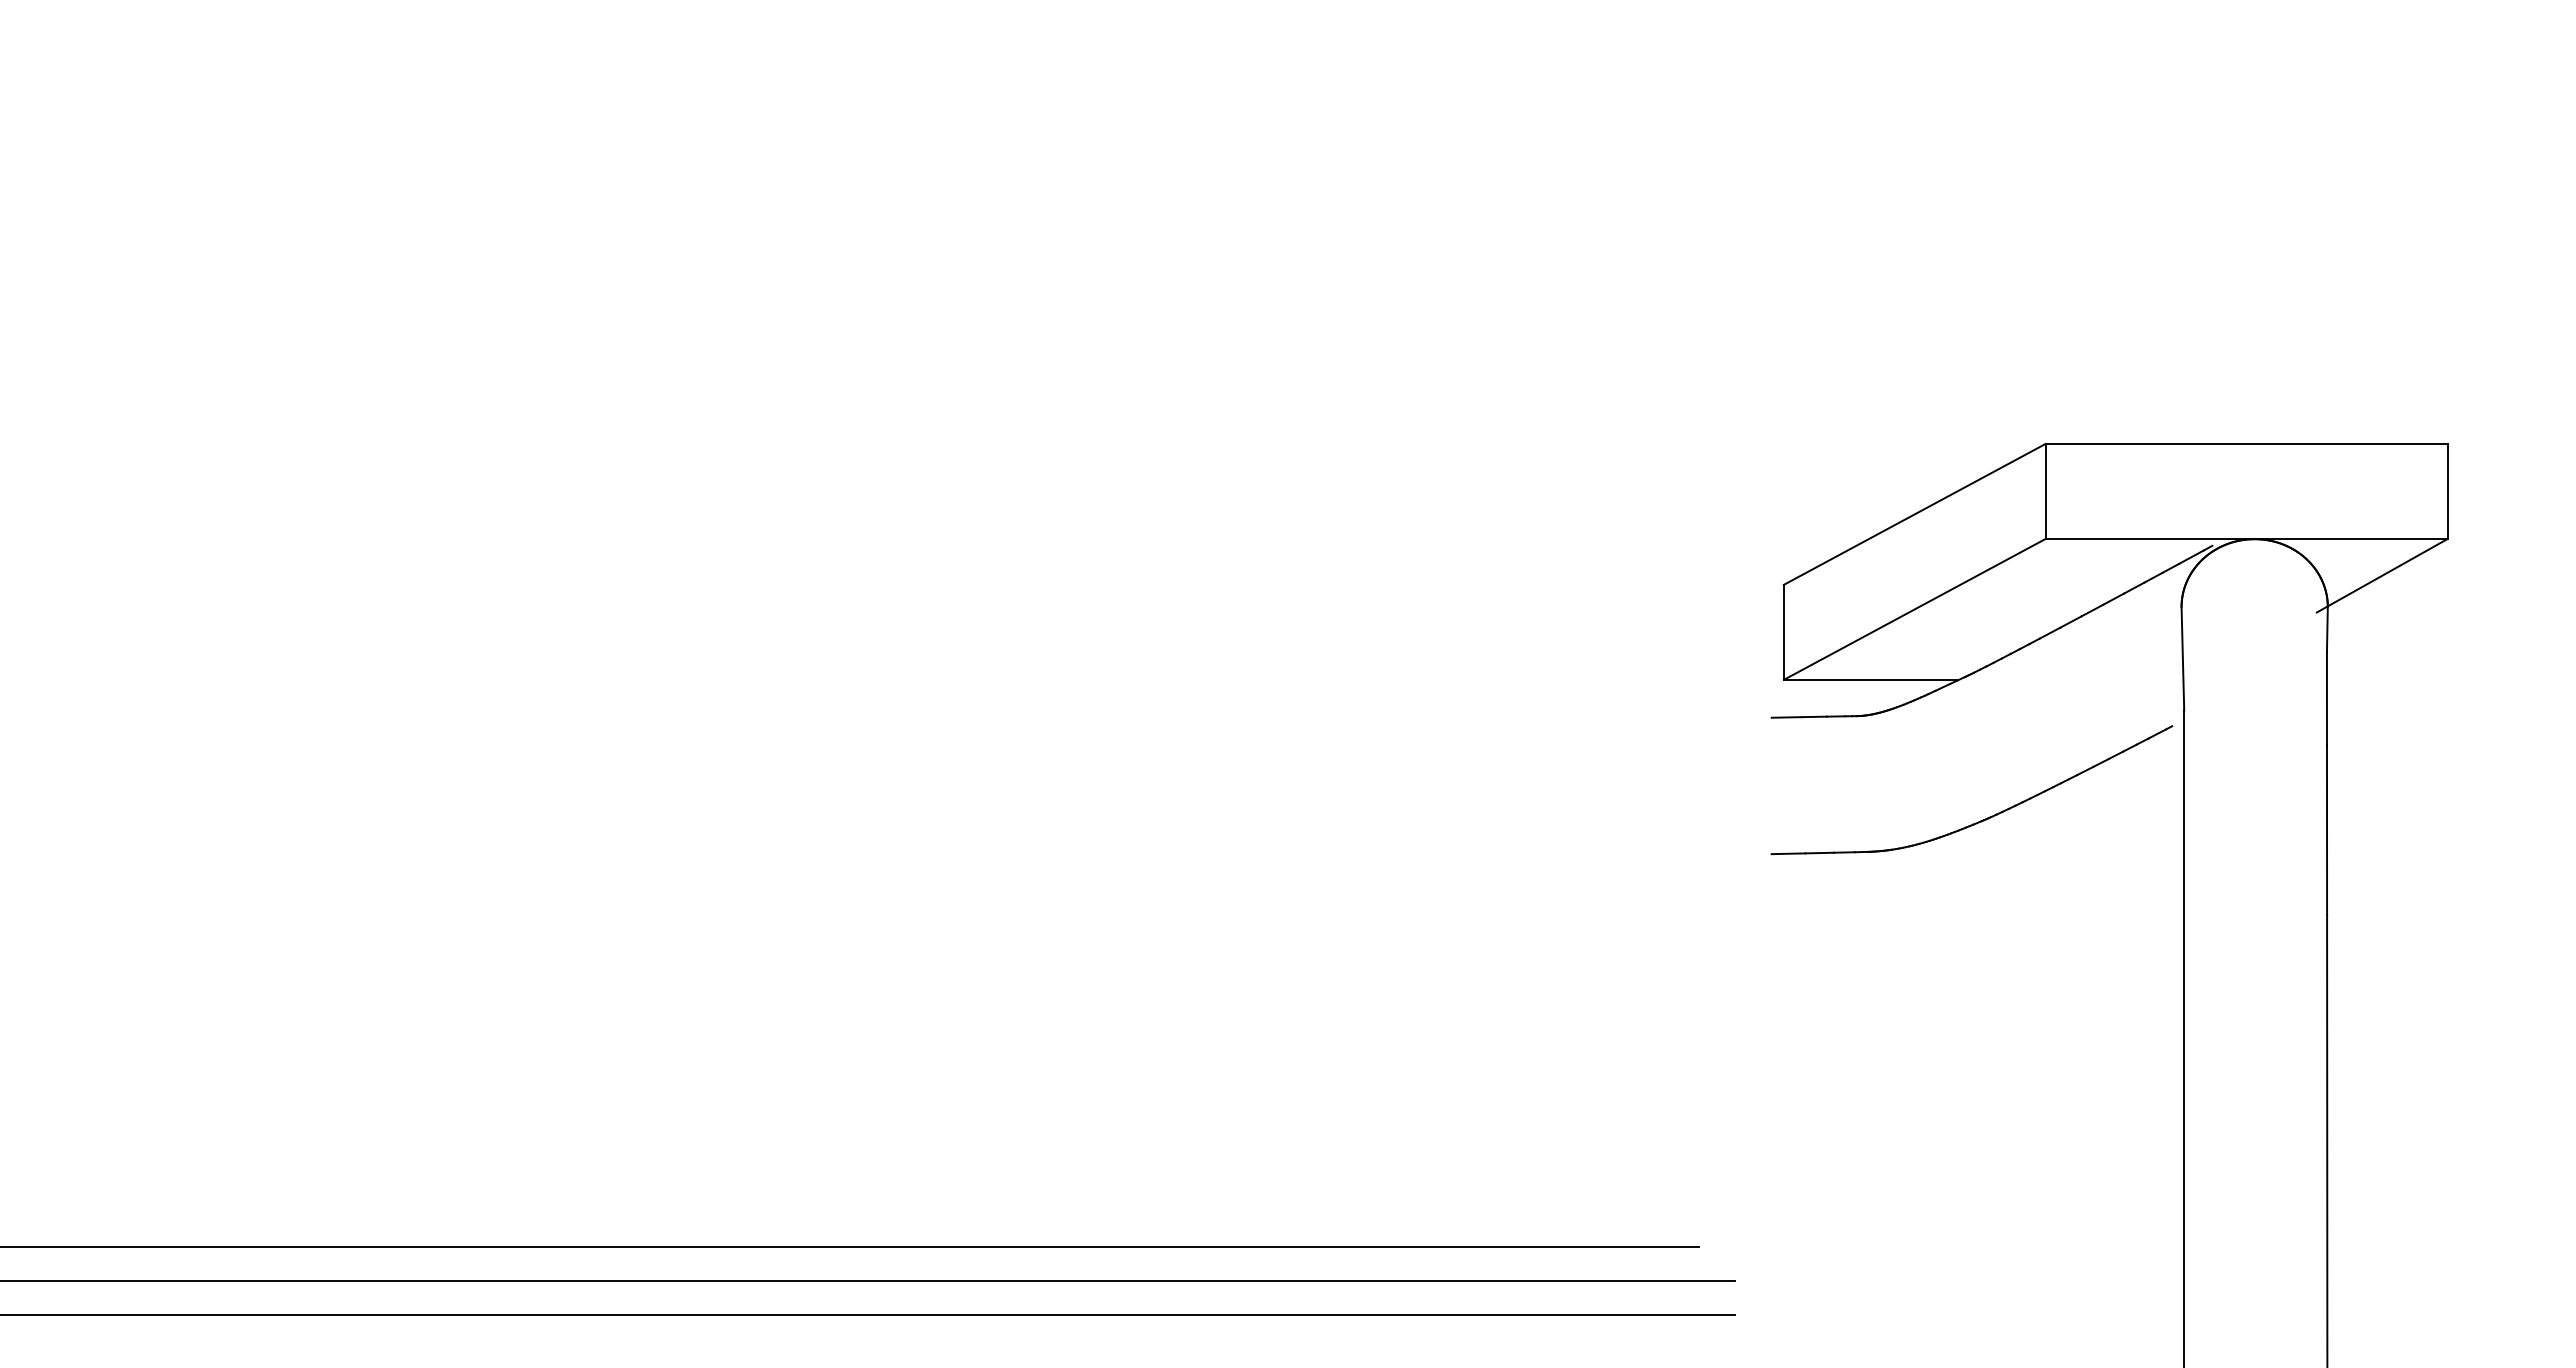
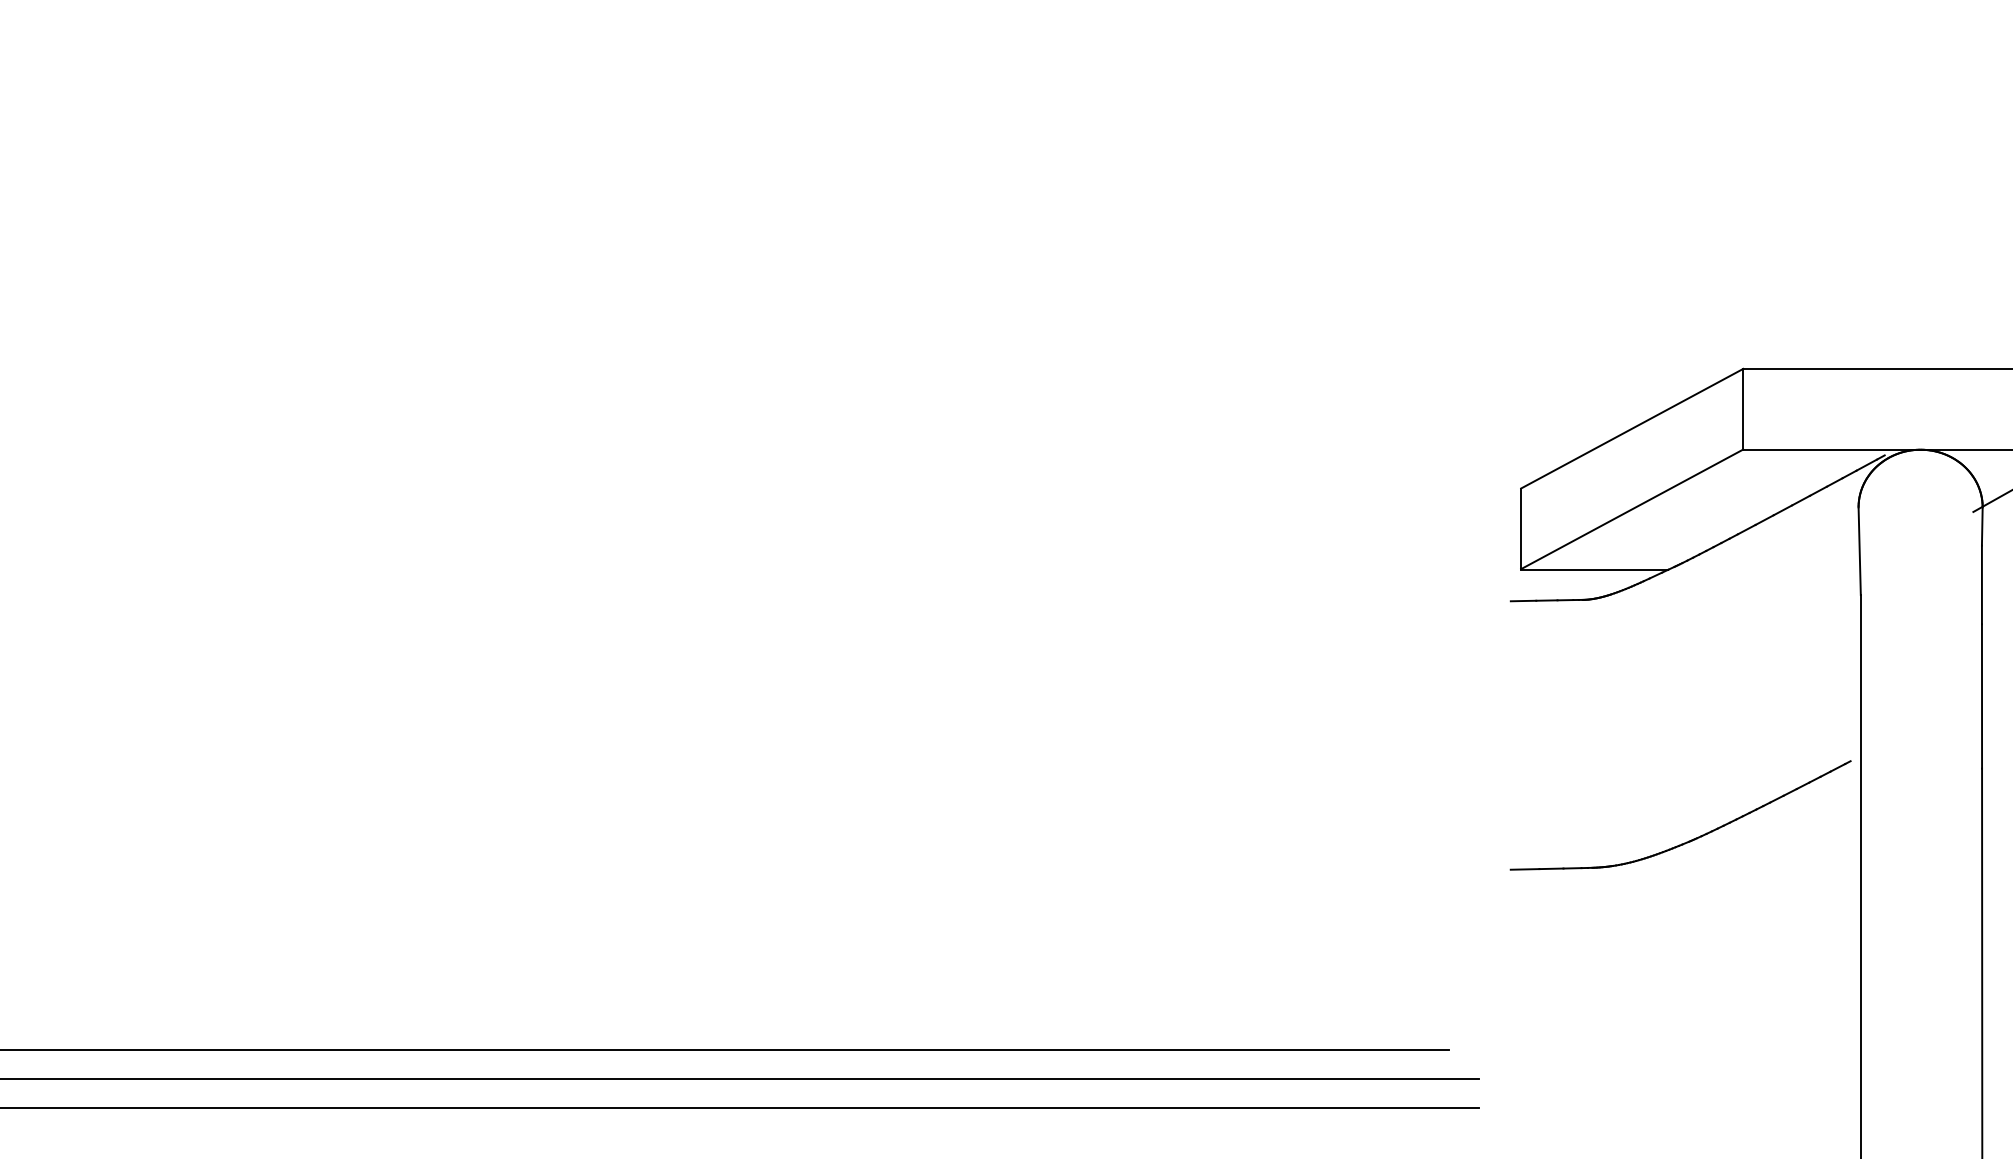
part: (1982, 819) -> (1689, 840), moved

